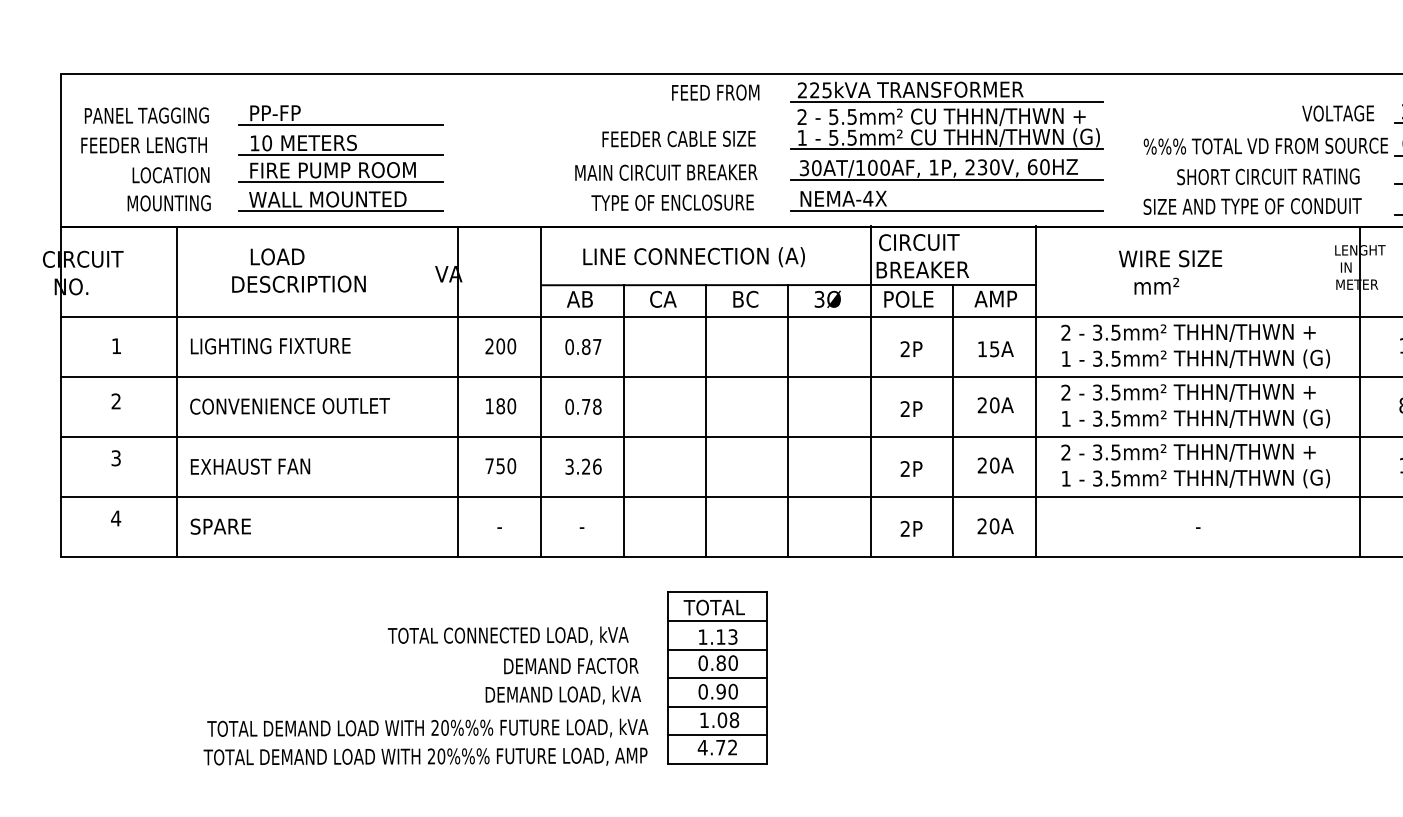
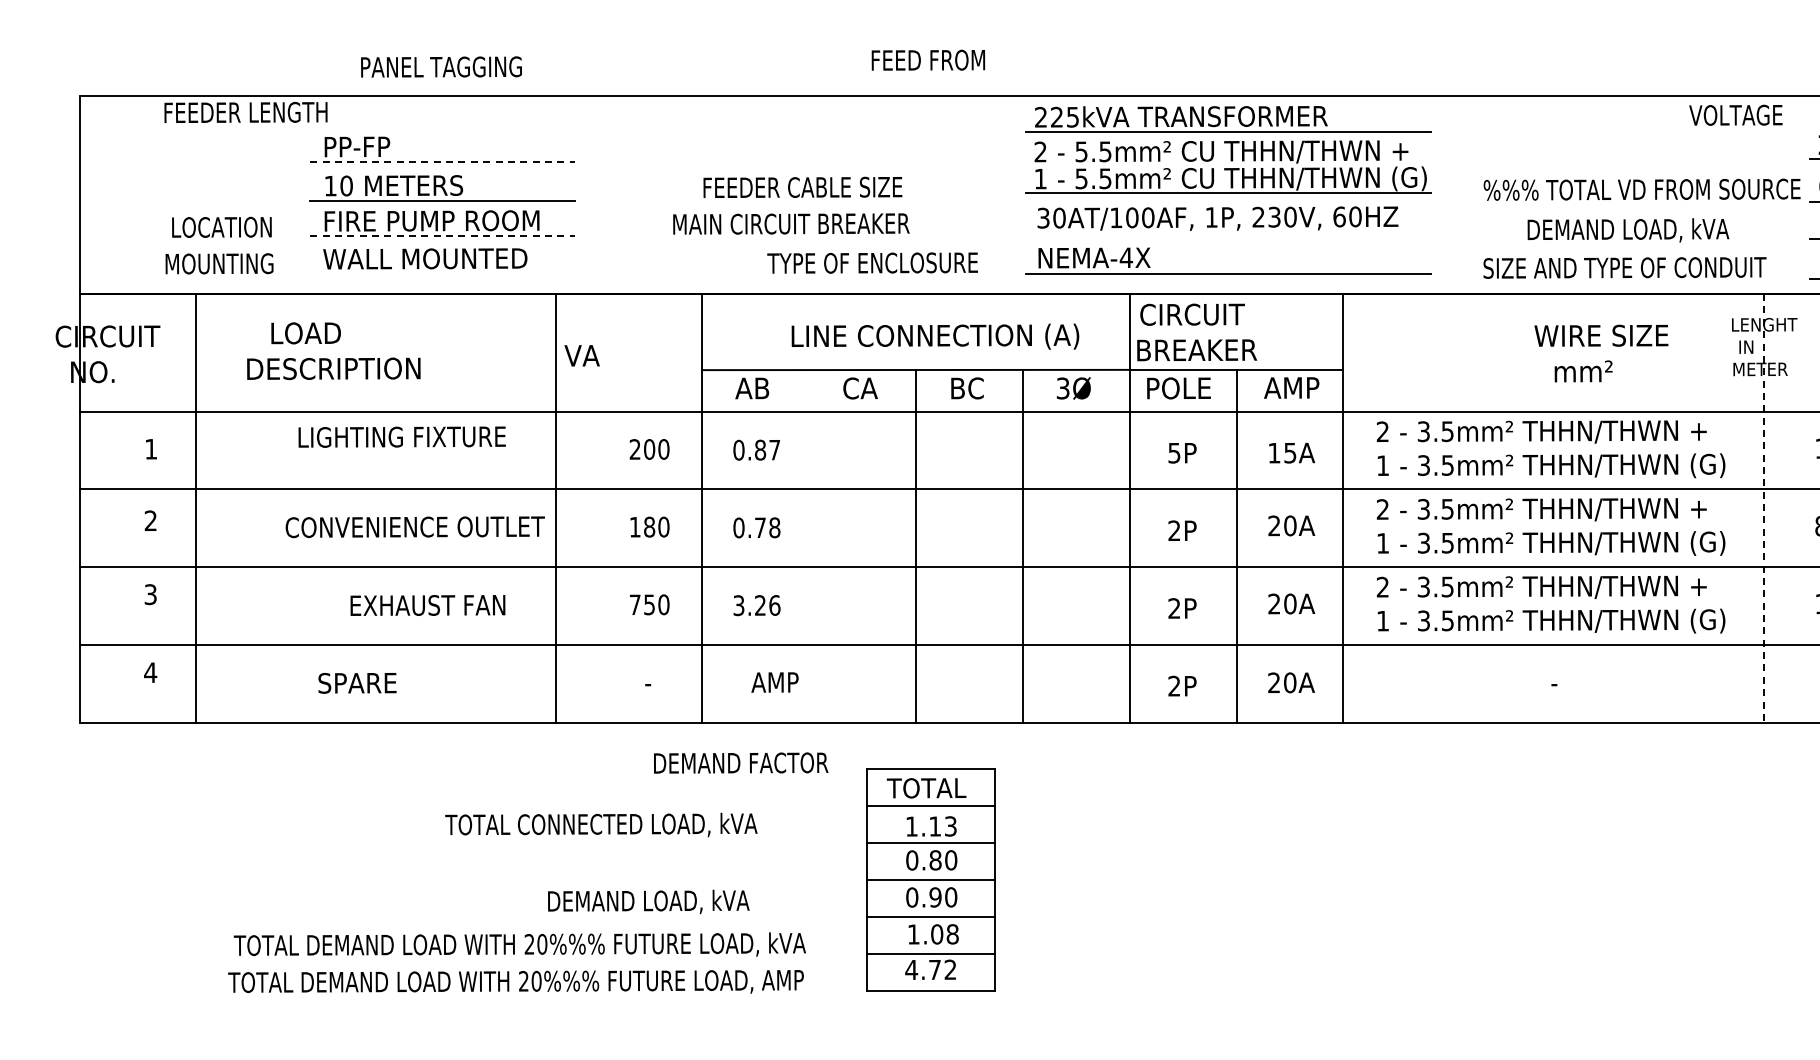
text: (715, 92) -> (928, 59), moved
text: (1337, 112) -> (1735, 114), moved
text: (146, 115) -> (441, 66), moved
line: (341, 125) -> (442, 162), solid -> dashed
text: (678, 138) -> (802, 186), moved
text: (143, 145) -> (245, 112), moved
text: (666, 172) -> (791, 223), moved
text: (1268, 177) -> (1645, 230), SHORT CIRCUIT RATING -> DEMAND LOAD, kVA
line: (947, 179) -> (1228, 233), removed
line: (341, 182) -> (442, 236), solid -> dashed
line: (341, 211) -> (442, 274), removed
text: (694, 257) -> (935, 336), moved
text: (298, 270) -> (333, 351), moved
text: (1170, 272) -> (1601, 353), moved
text: (270, 345) -> (401, 436), moved
text: (905, 348) -> (1174, 452), 2P -> 5P
line: (176, 391) -> (195, 508), moved
line: (458, 391) -> (555, 508), moved
line: (1360, 391) -> (1764, 508), solid -> dashed
text: (289, 406) -> (414, 527), moved
line: (623, 421) -> (808, 546), removed
text: (250, 466) -> (427, 605), moved
text: (220, 526) -> (357, 683), moved
text: (597, 526) -> (774, 682), - -> AMP
text: (508, 635) -> (601, 824), moved
text: (571, 665) -> (741, 762), moved
text: (563, 694) -> (648, 901), moved
text: (427, 728) -> (519, 944), moved
text: (425, 756) -> (515, 981), moved

